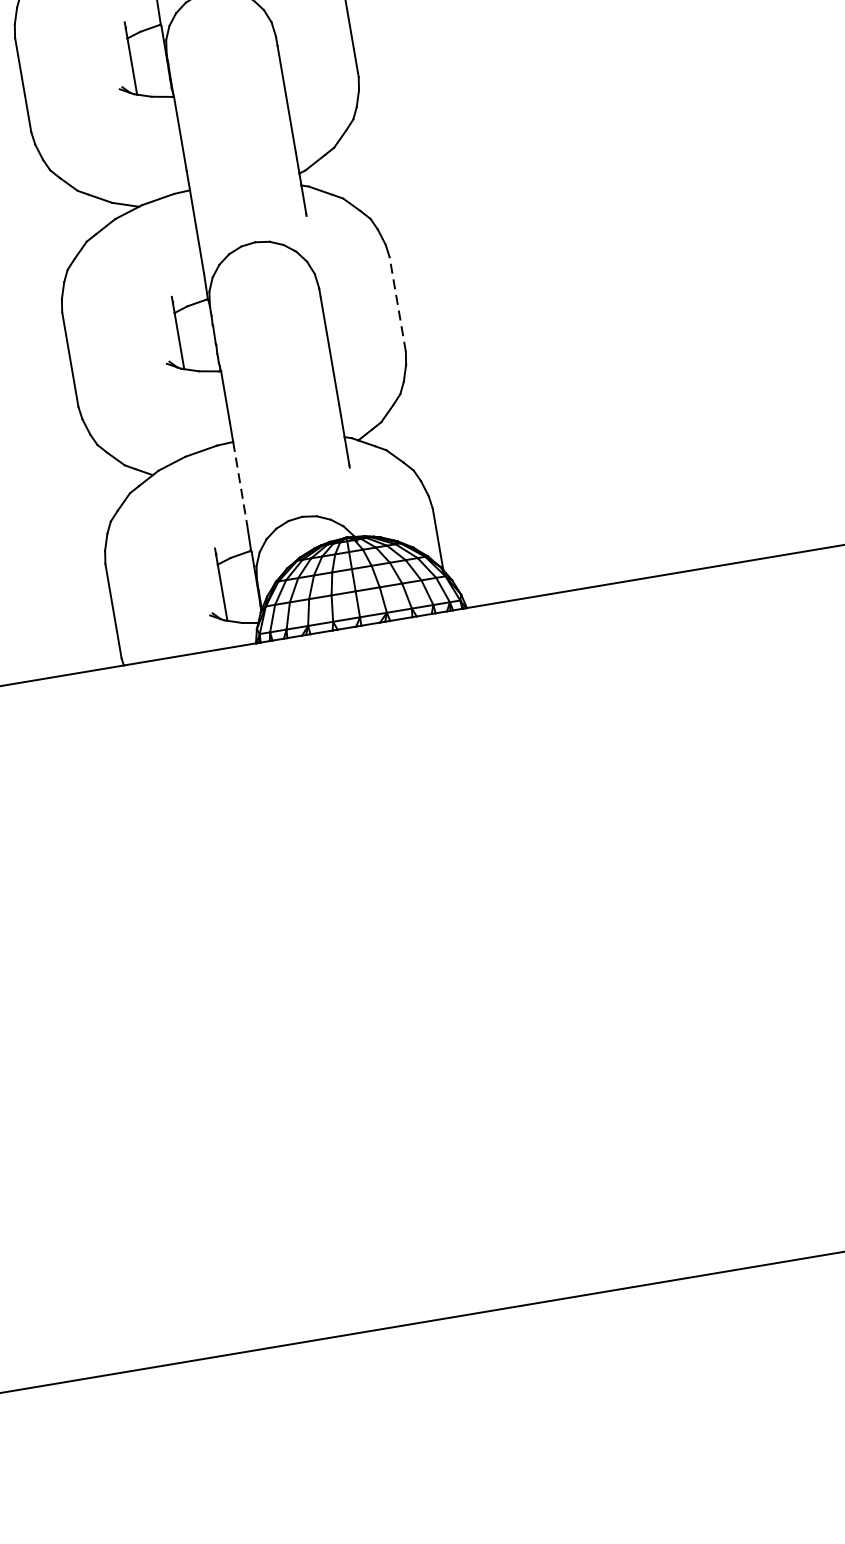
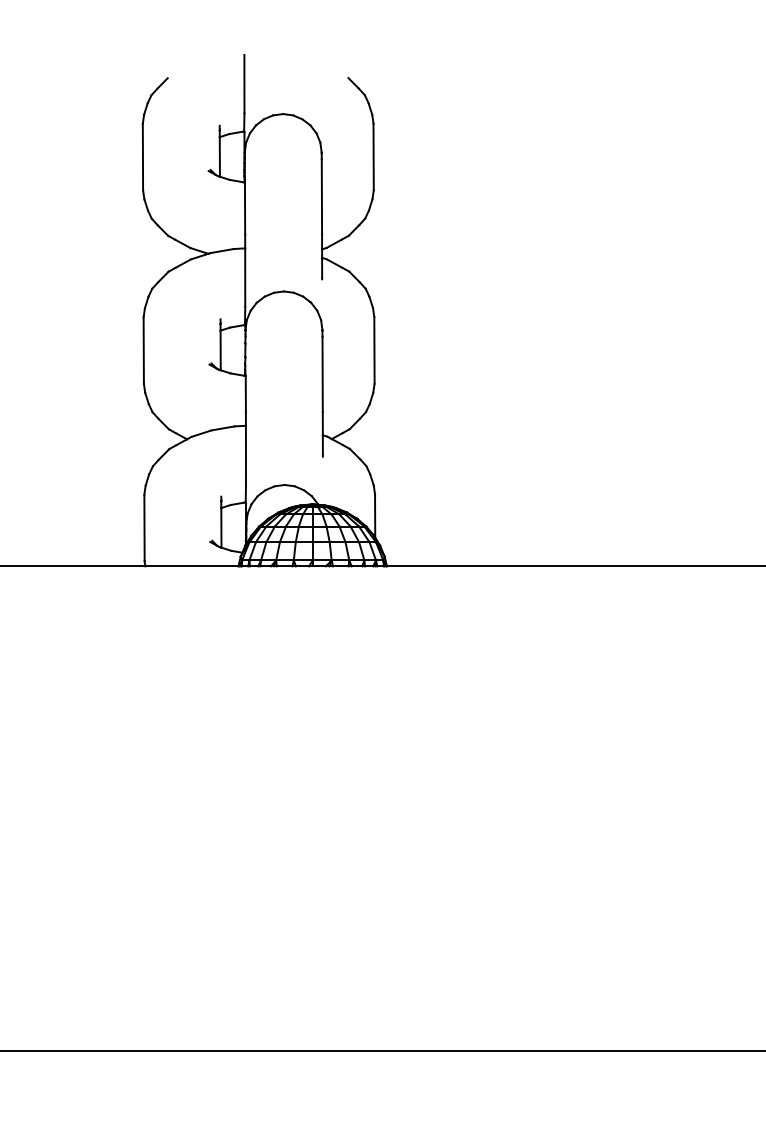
line: (397, 303) -> (374, 349), dashed -> solid
line: (239, 484) -> (245, 455), dashed -> solid

